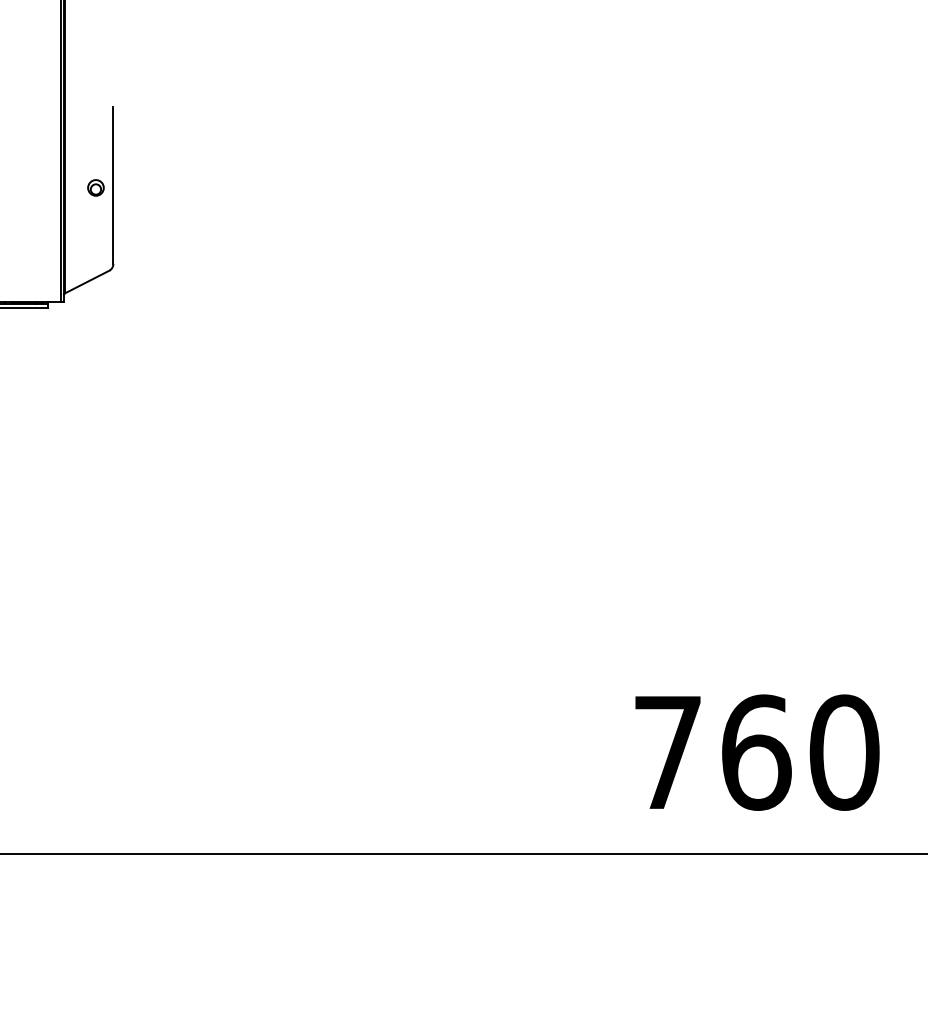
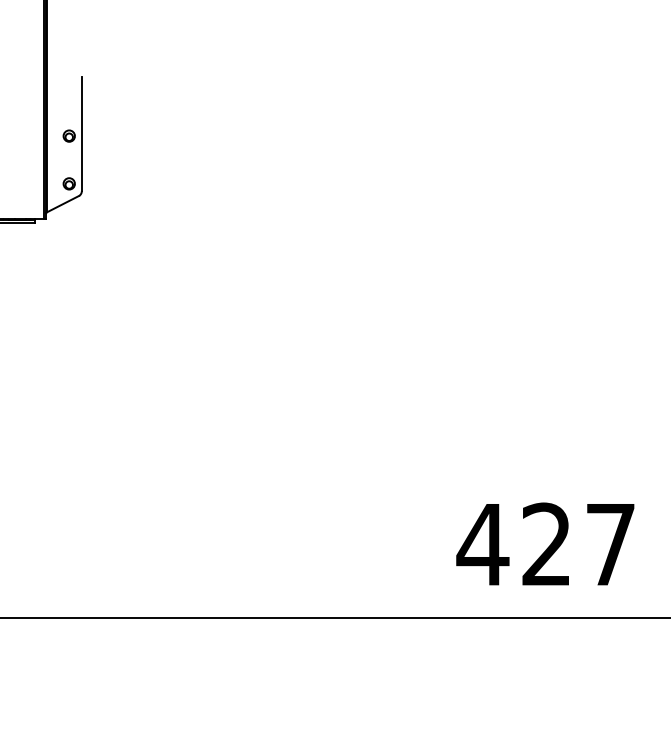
part: (95, 253) -> (68, 183), added
text: (754, 752) -> (545, 544), 760 -> 427

